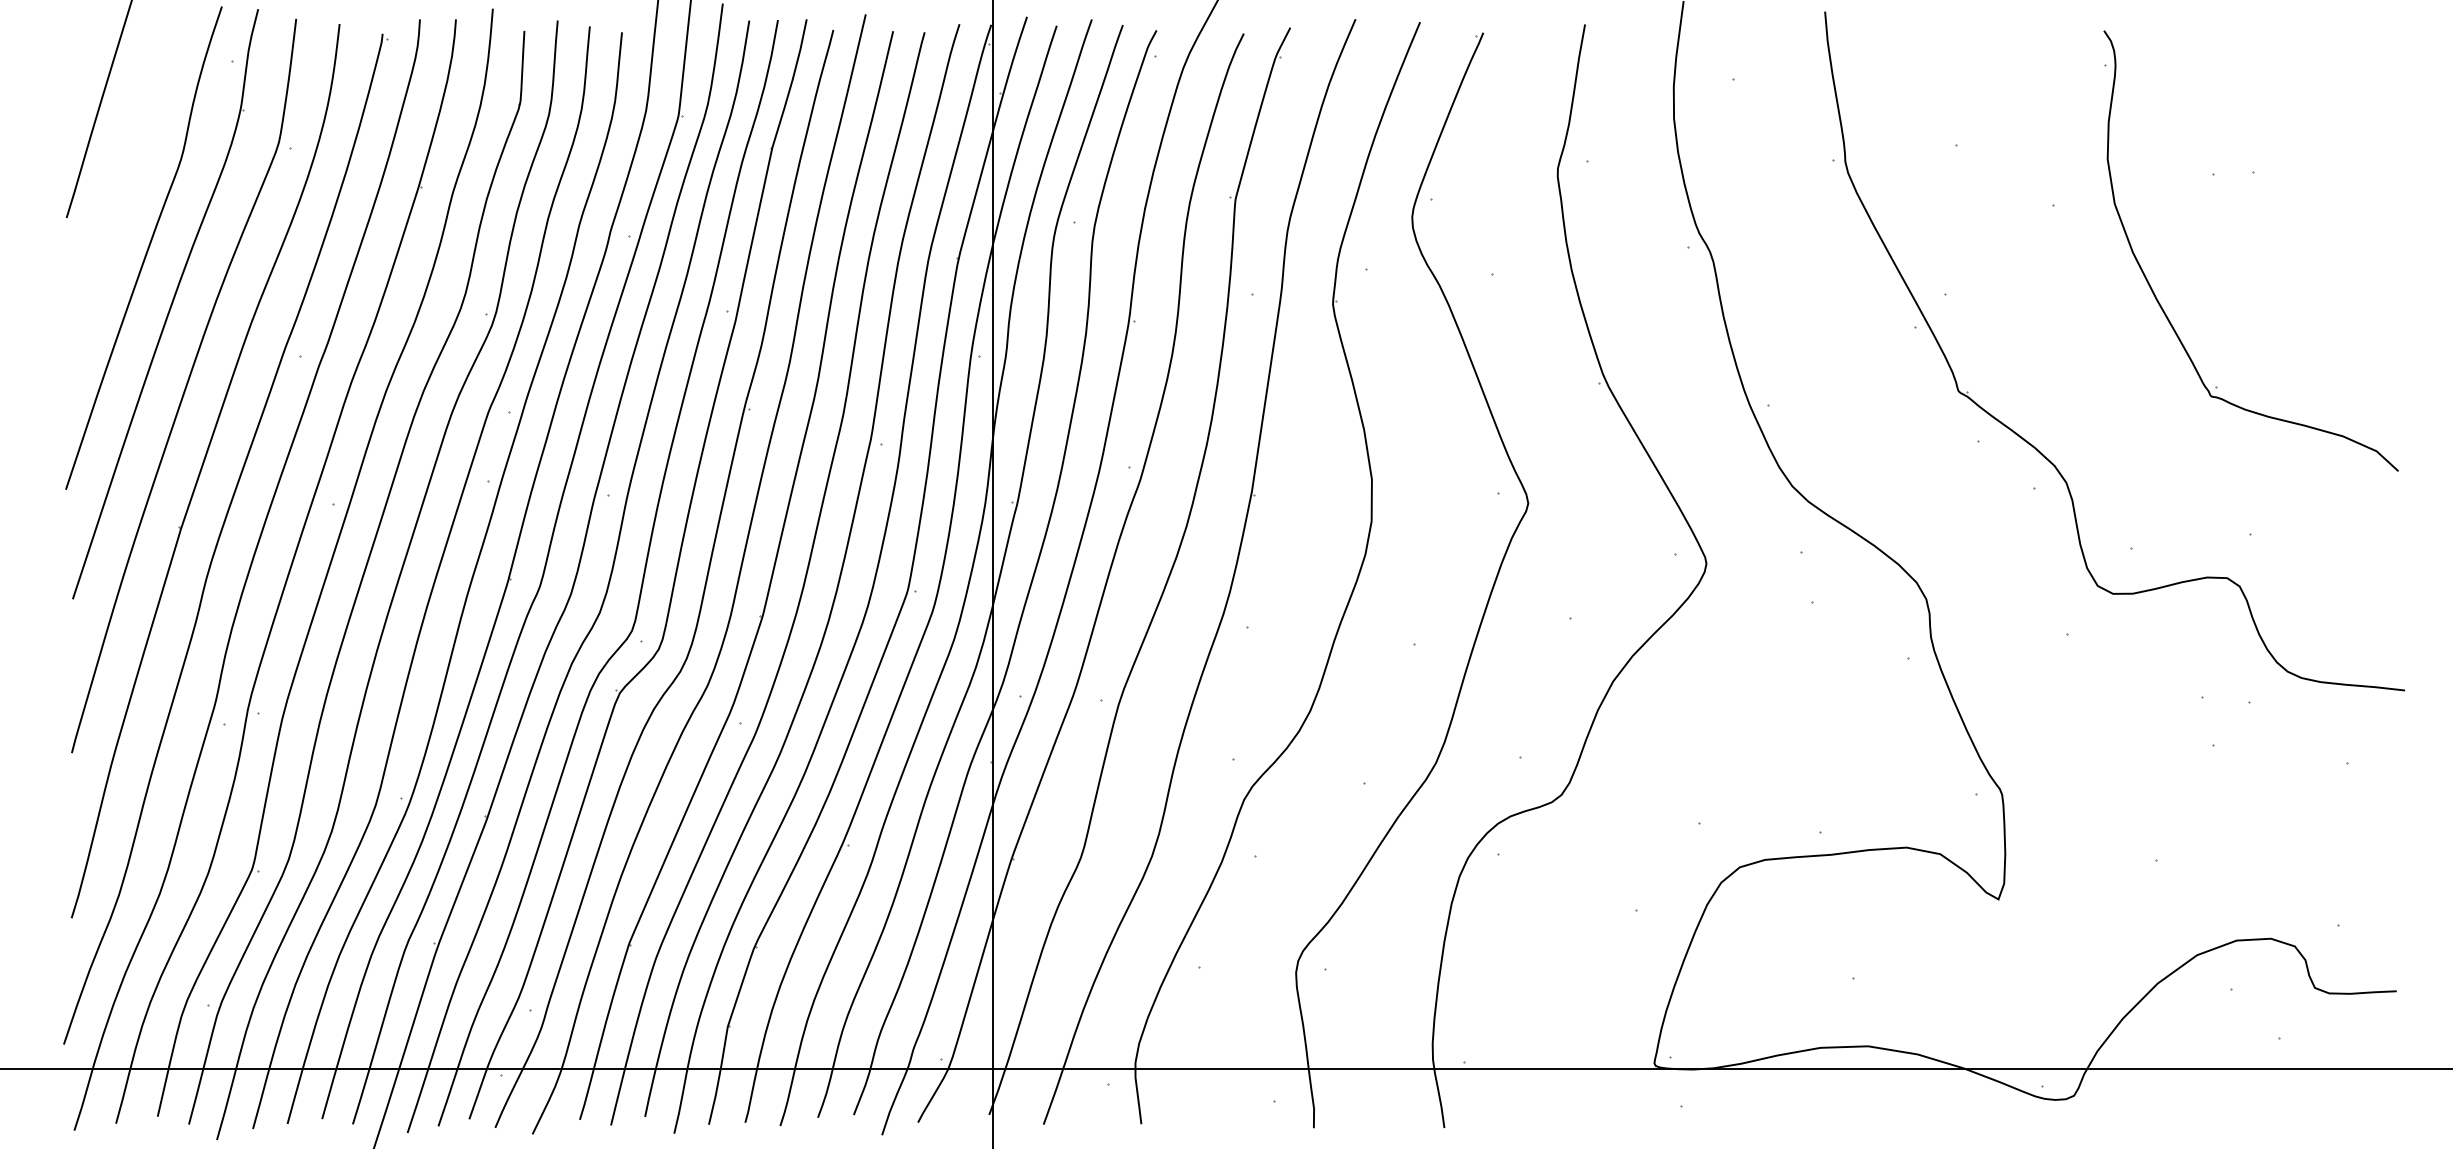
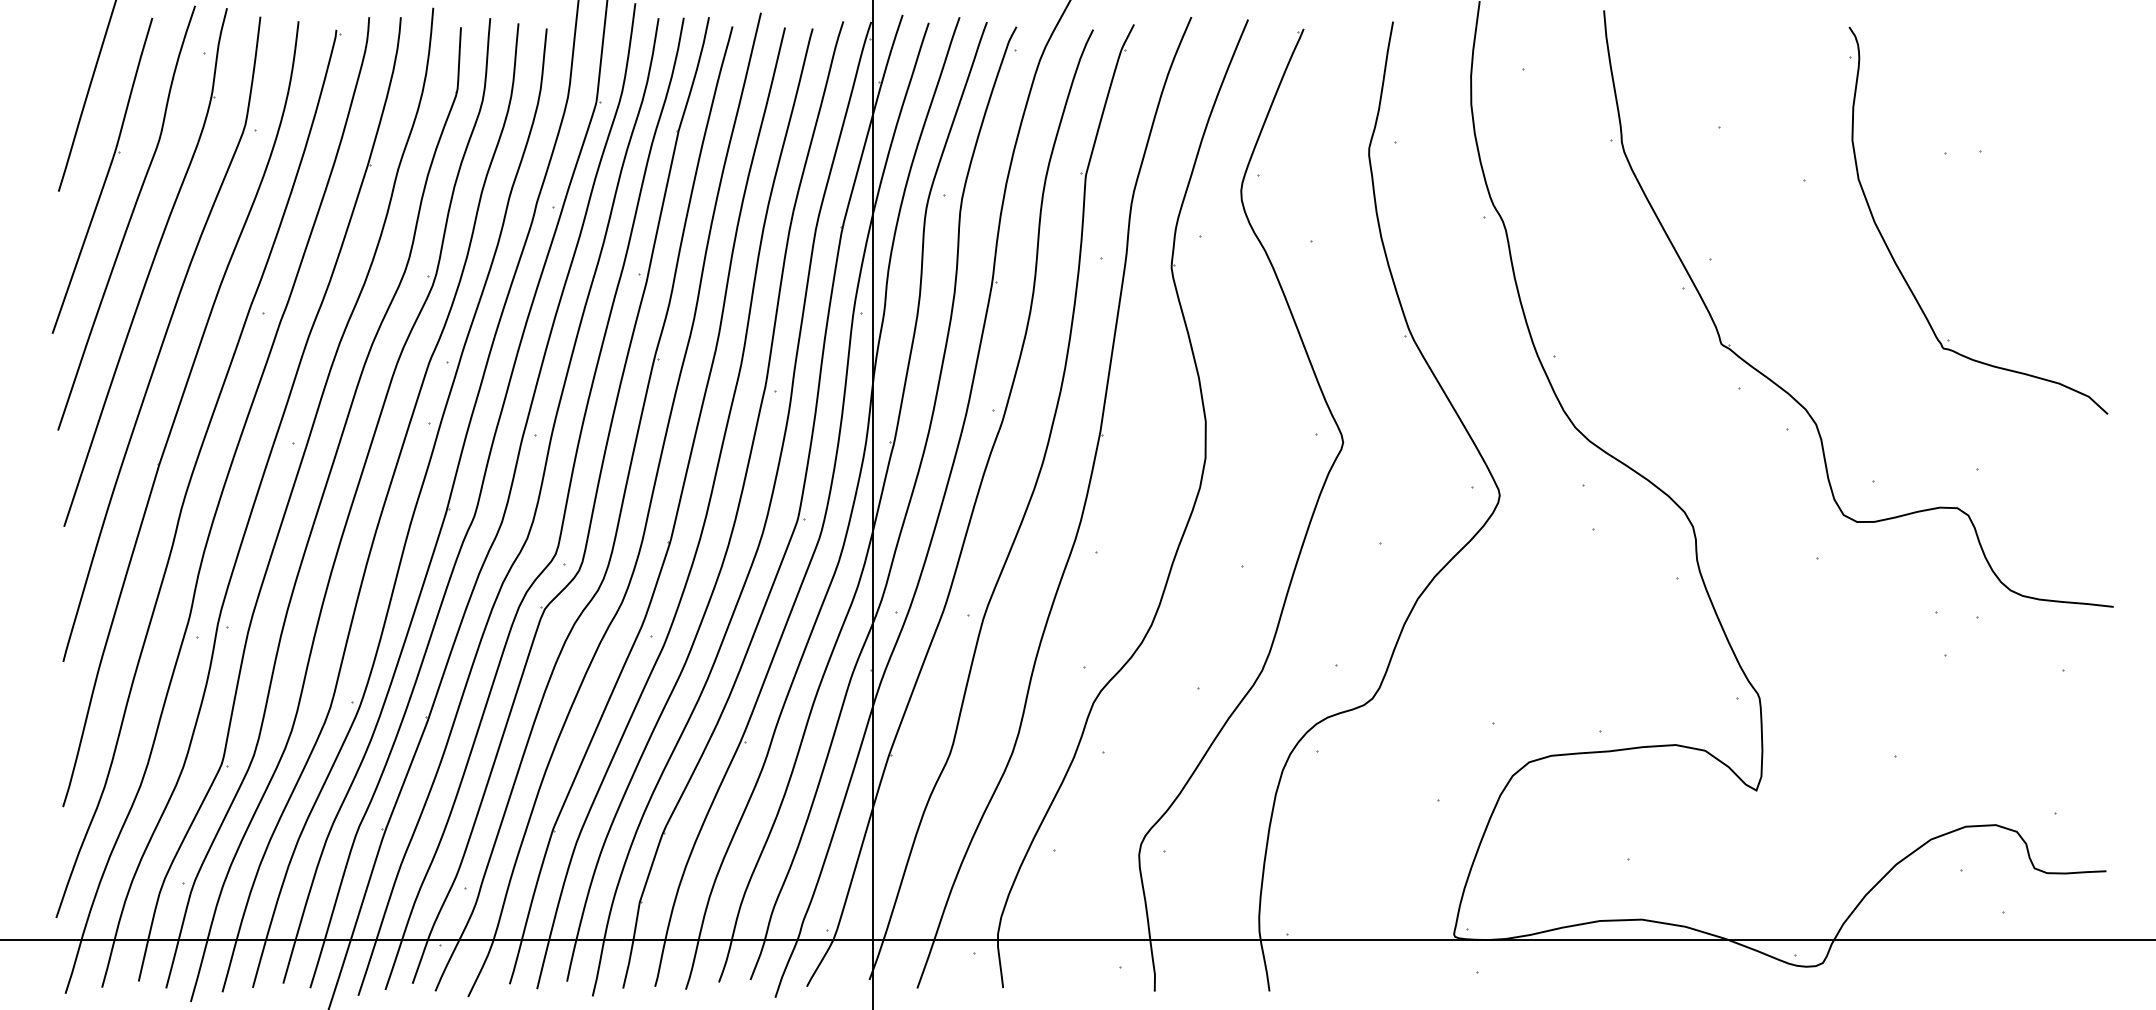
part: (116, 199) -> (102, 175), added

